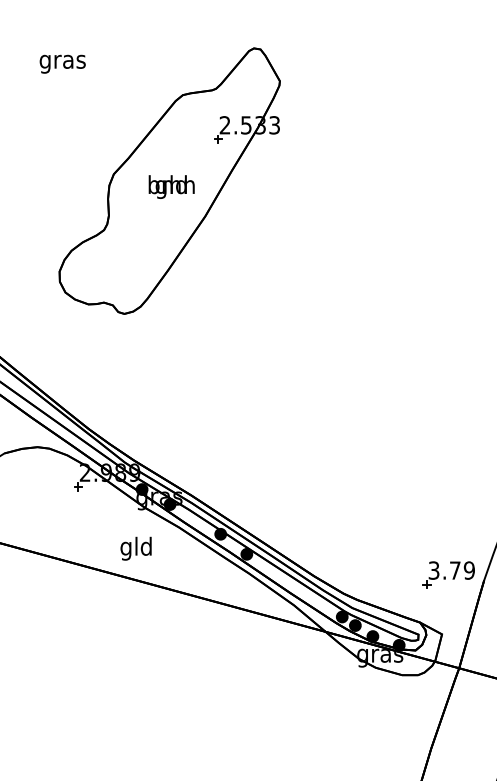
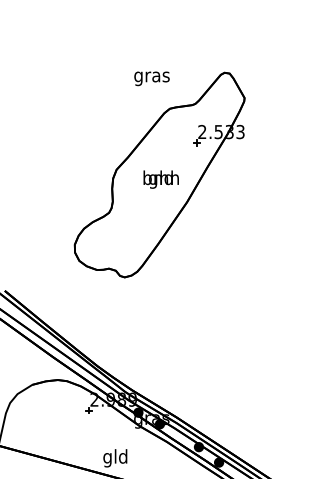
text: (62, 63) -> (151, 78), moved
text: (135, 548) -> (114, 458), moved

